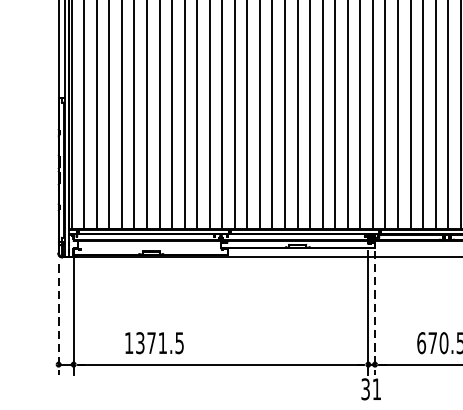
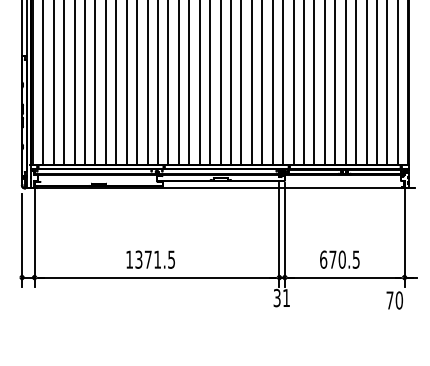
line: (374, 312) -> (284, 234), dashed -> solid
line: (59, 320) -> (22, 240), dashed -> solid
text: (154, 342) -> (150, 259), moved

